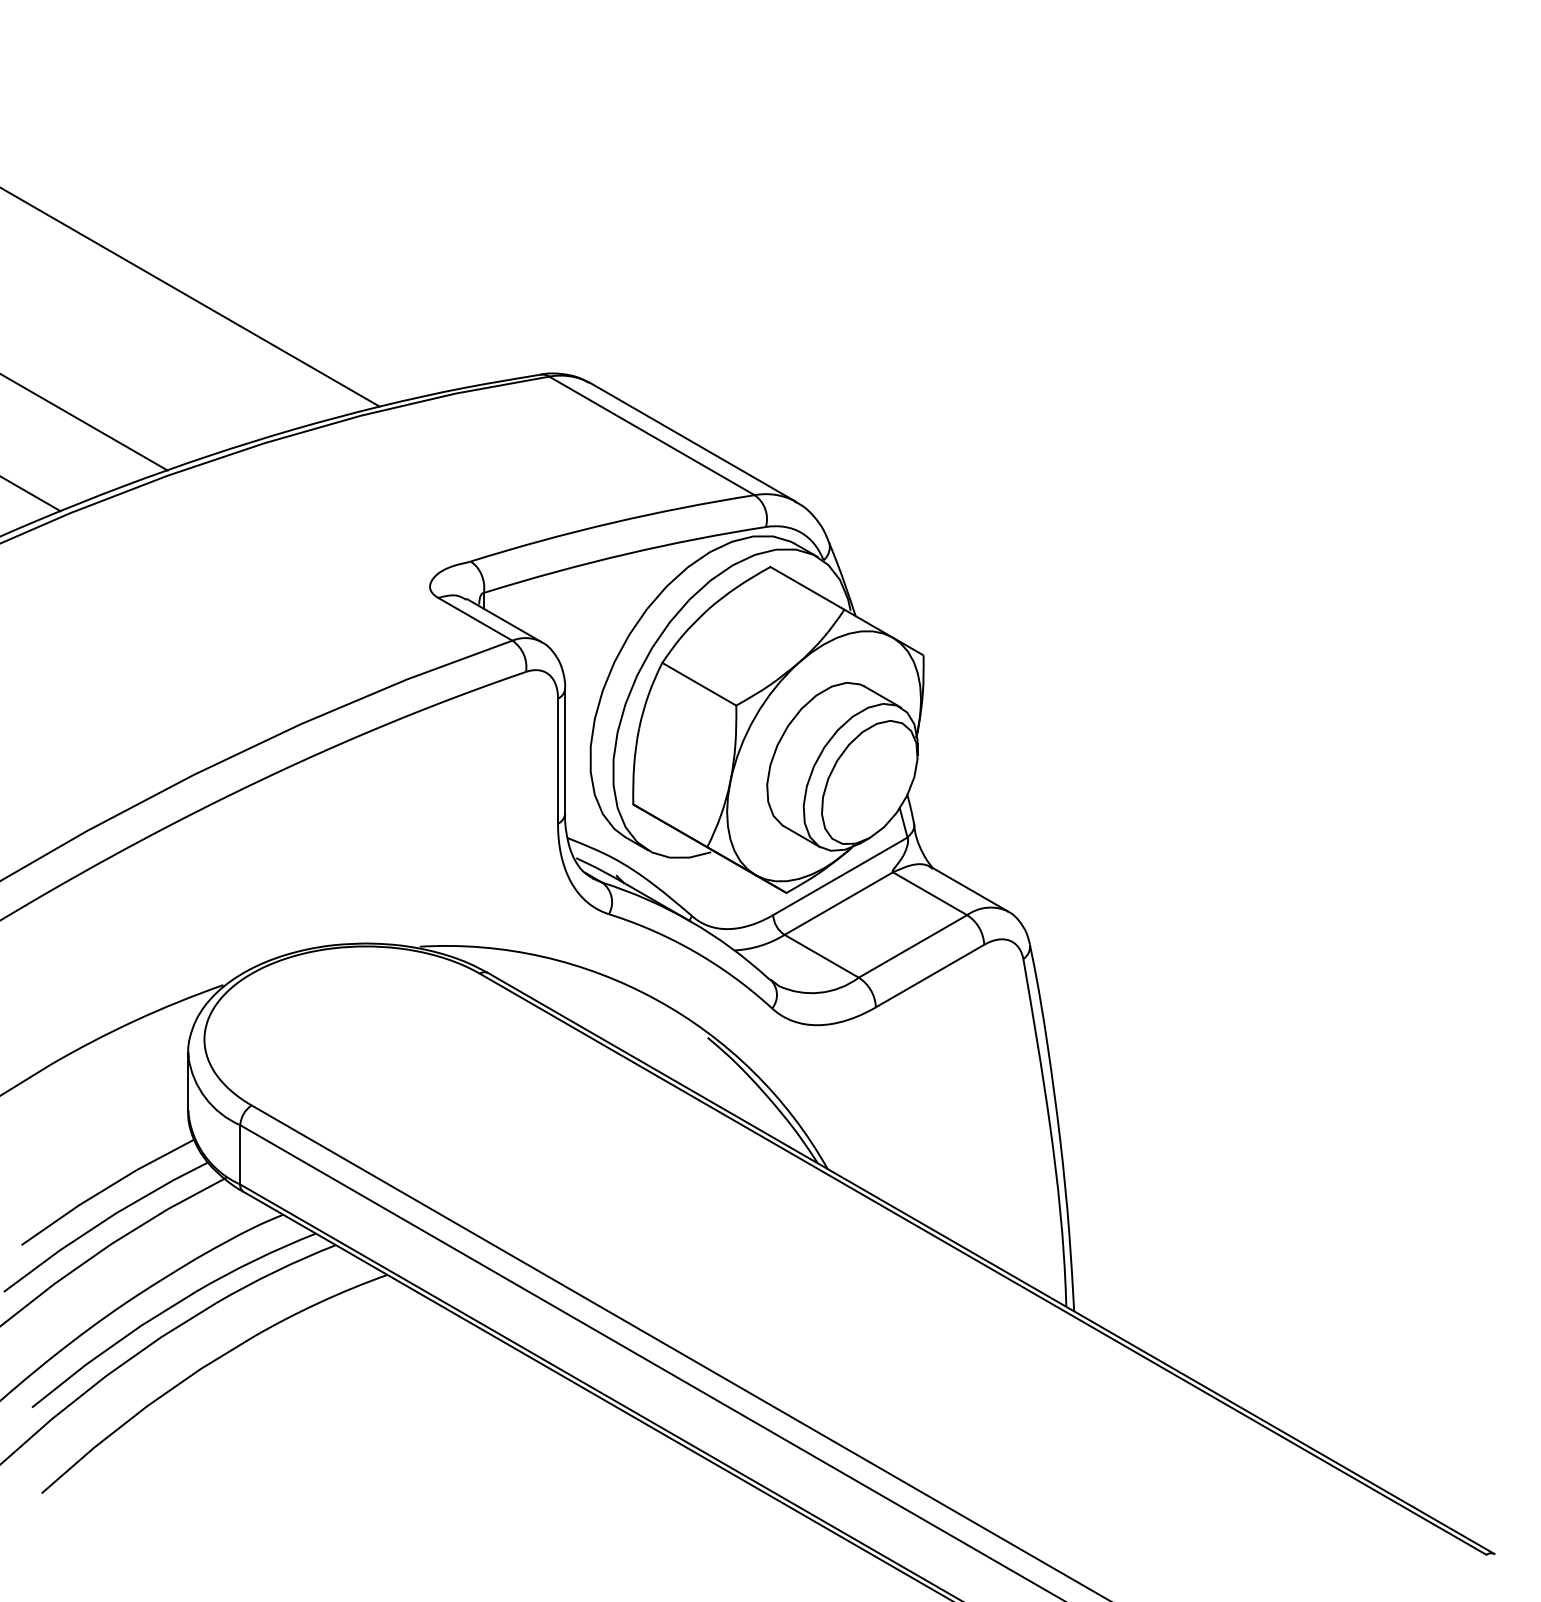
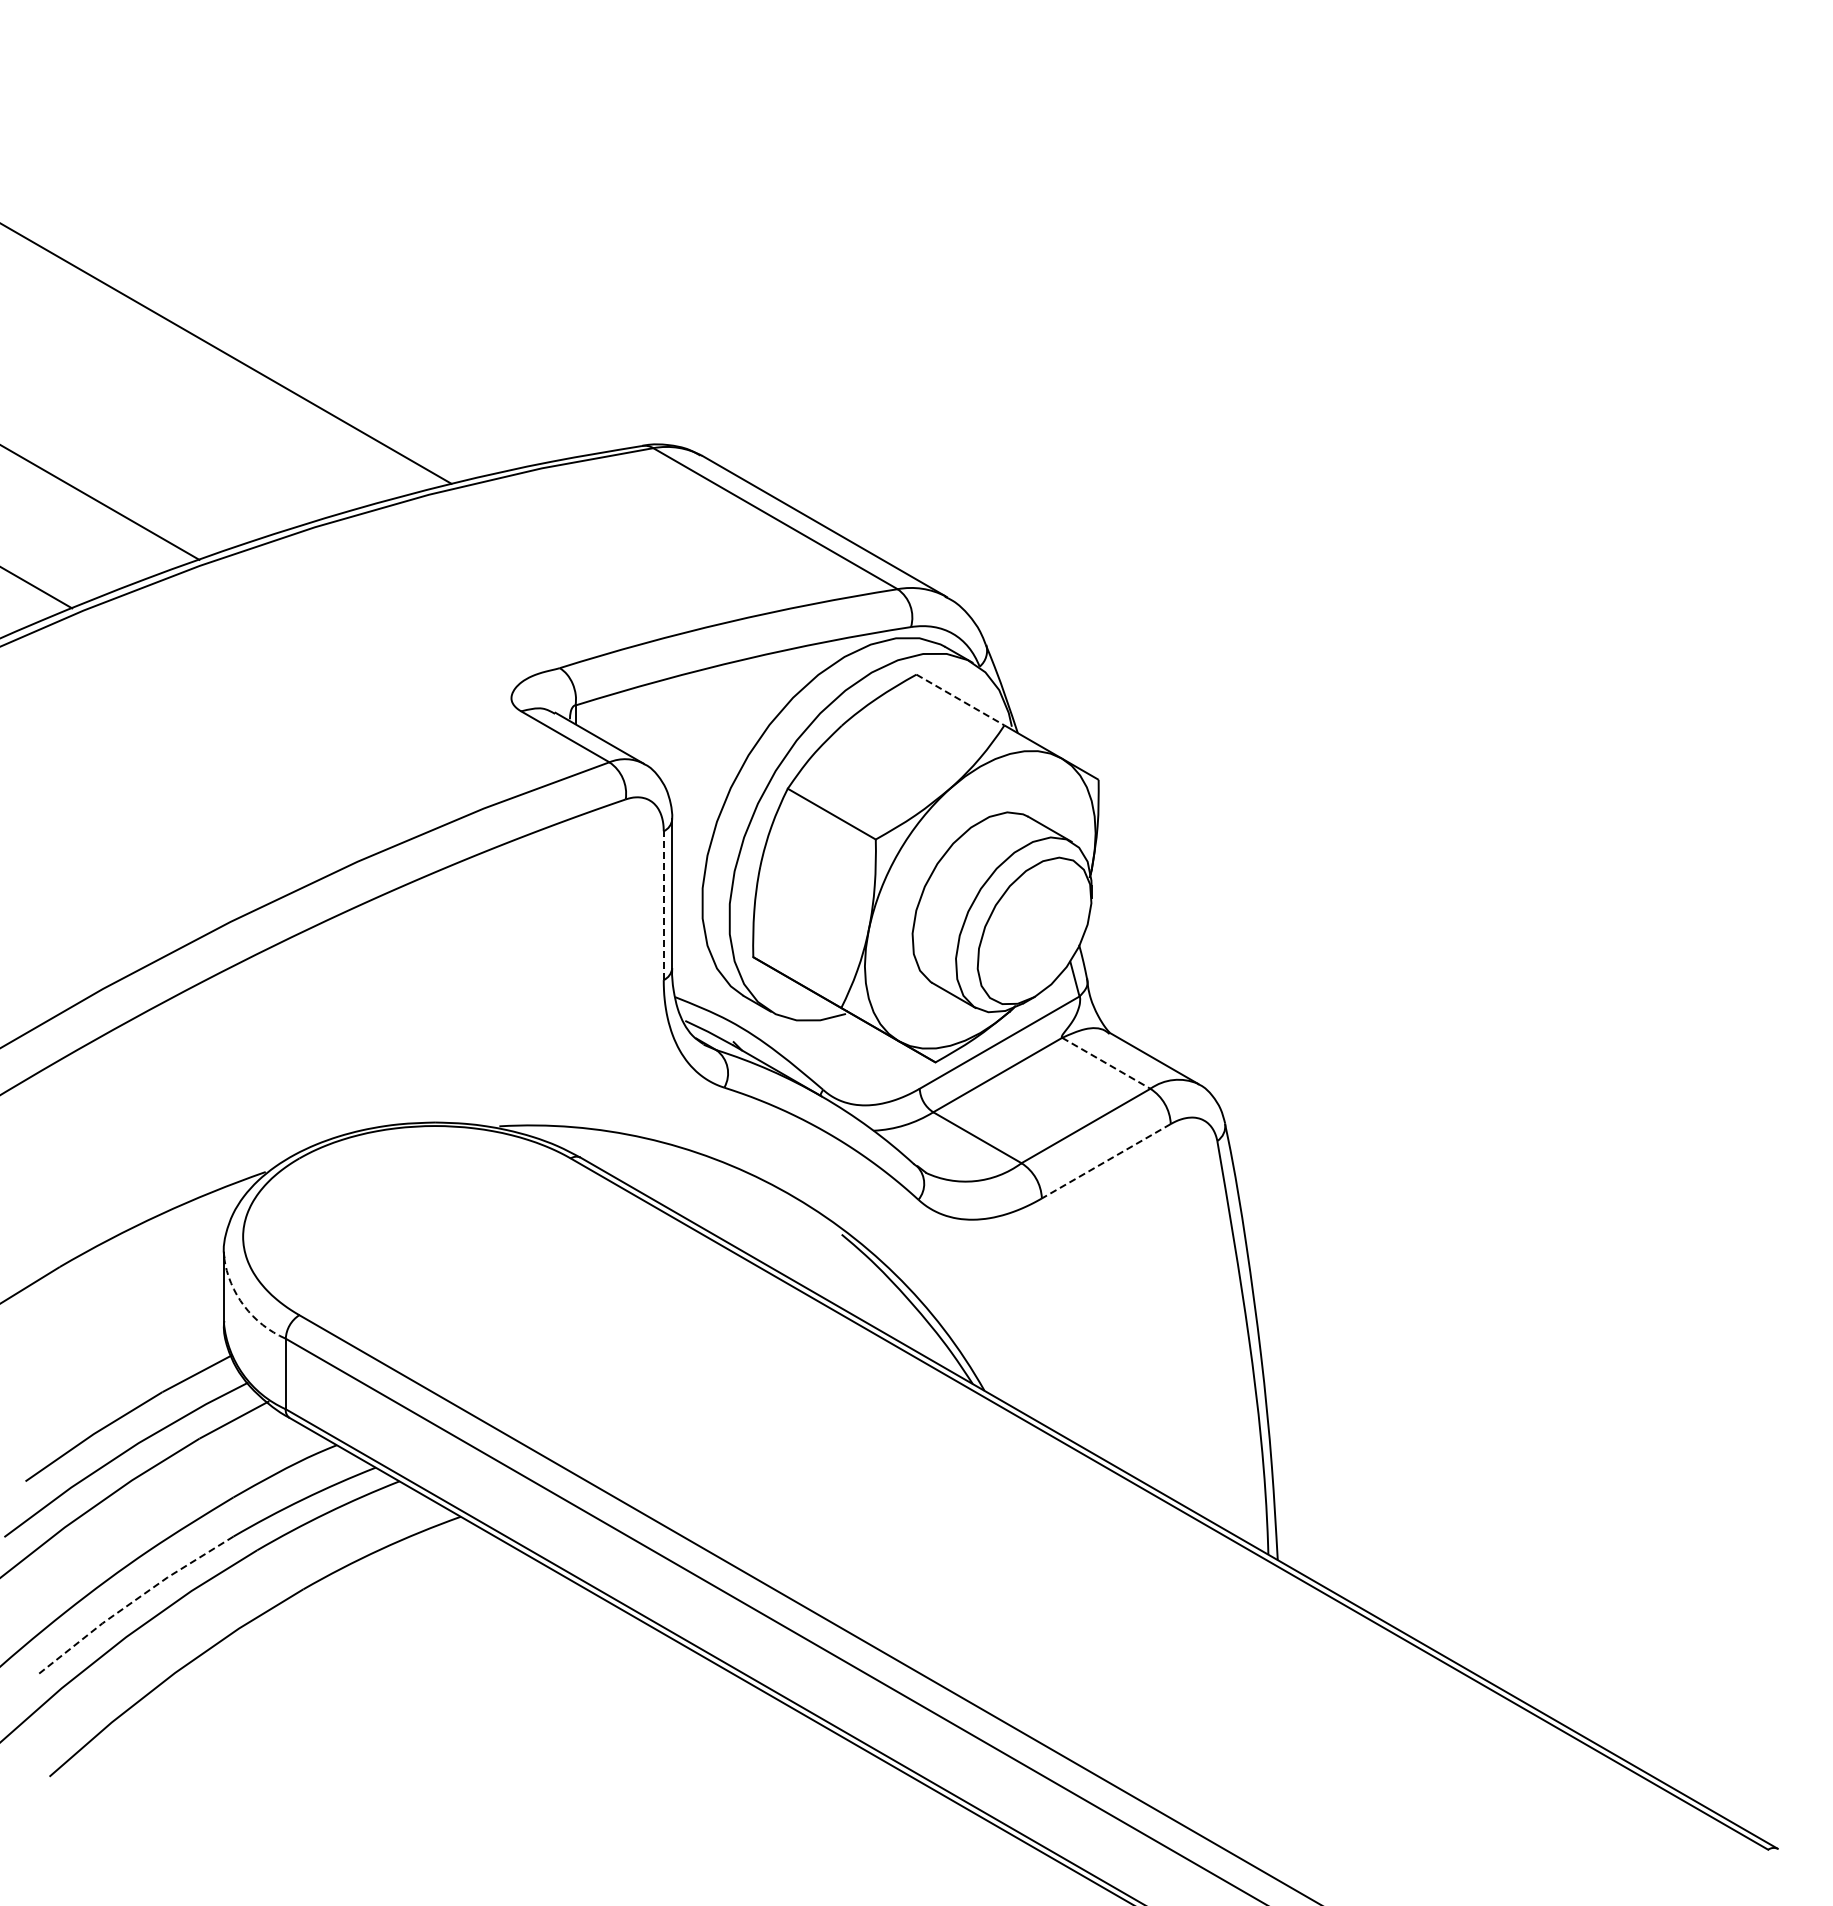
line: (807, 588) -> (960, 700), solid -> dashed
line: (557, 761) -> (663, 905), solid -> dashed
line: (930, 893) -> (1106, 1063), solid -> dashed
line: (929, 976) -> (1105, 1161), solid -> dashed
arc: (205, 1098) -> (244, 1306), solid -> dashed
line: (111, 1346) -> (132, 1602), solid -> dashed

